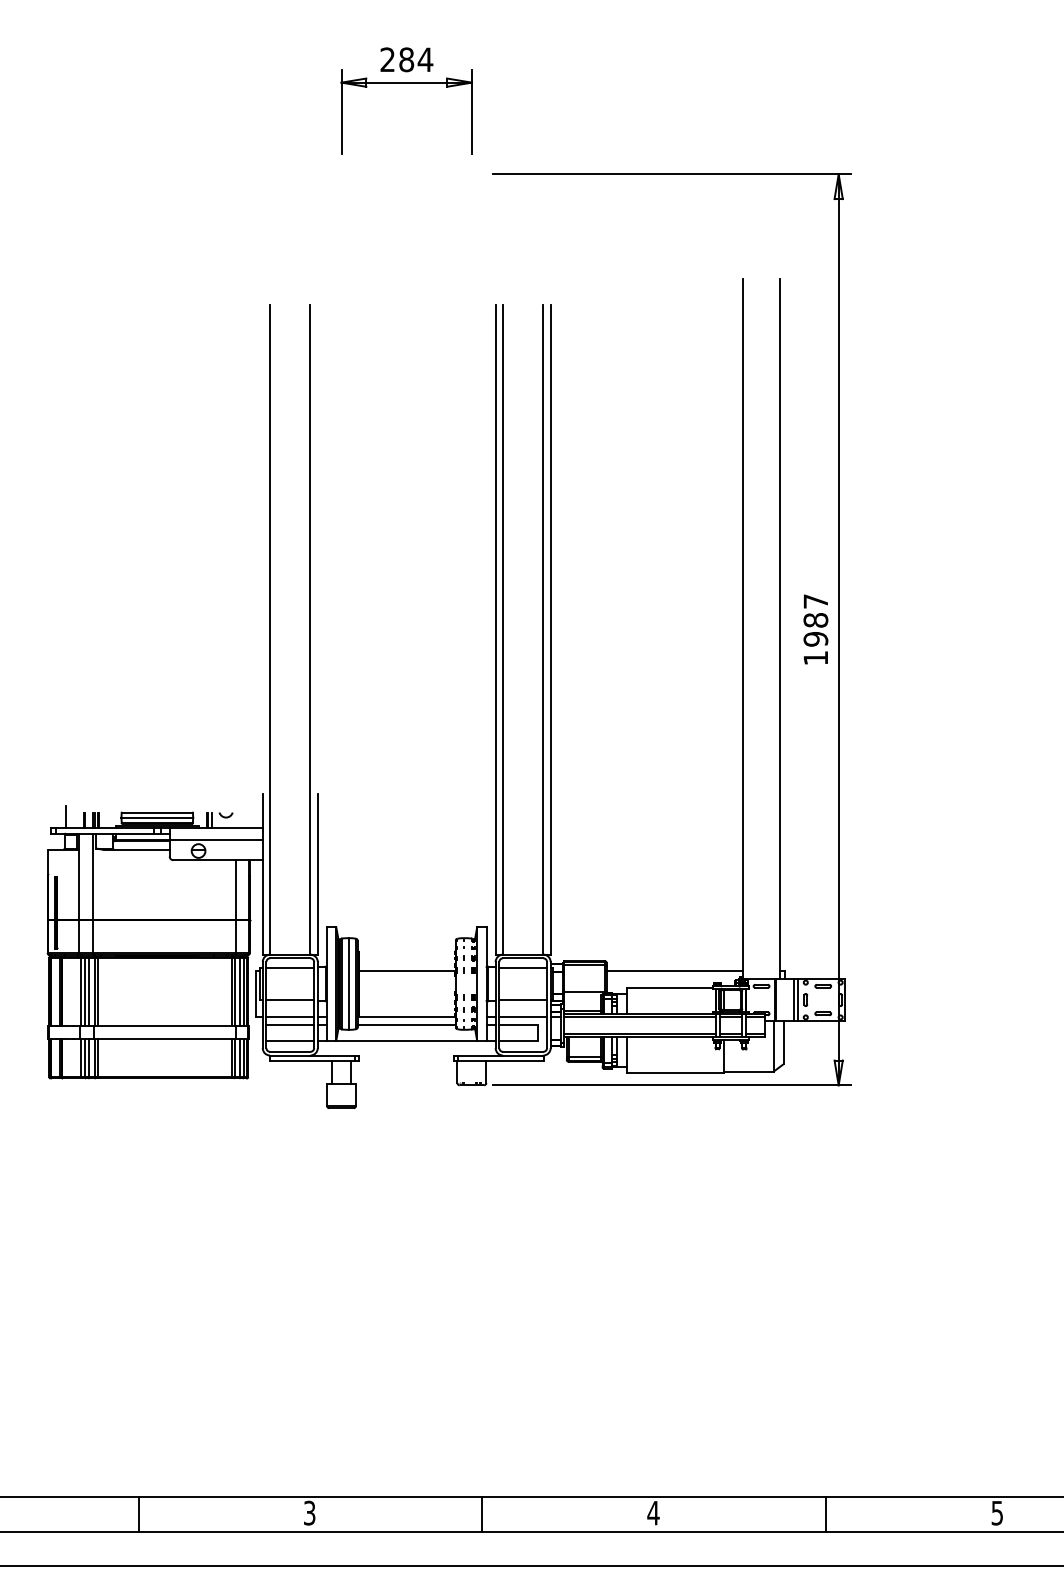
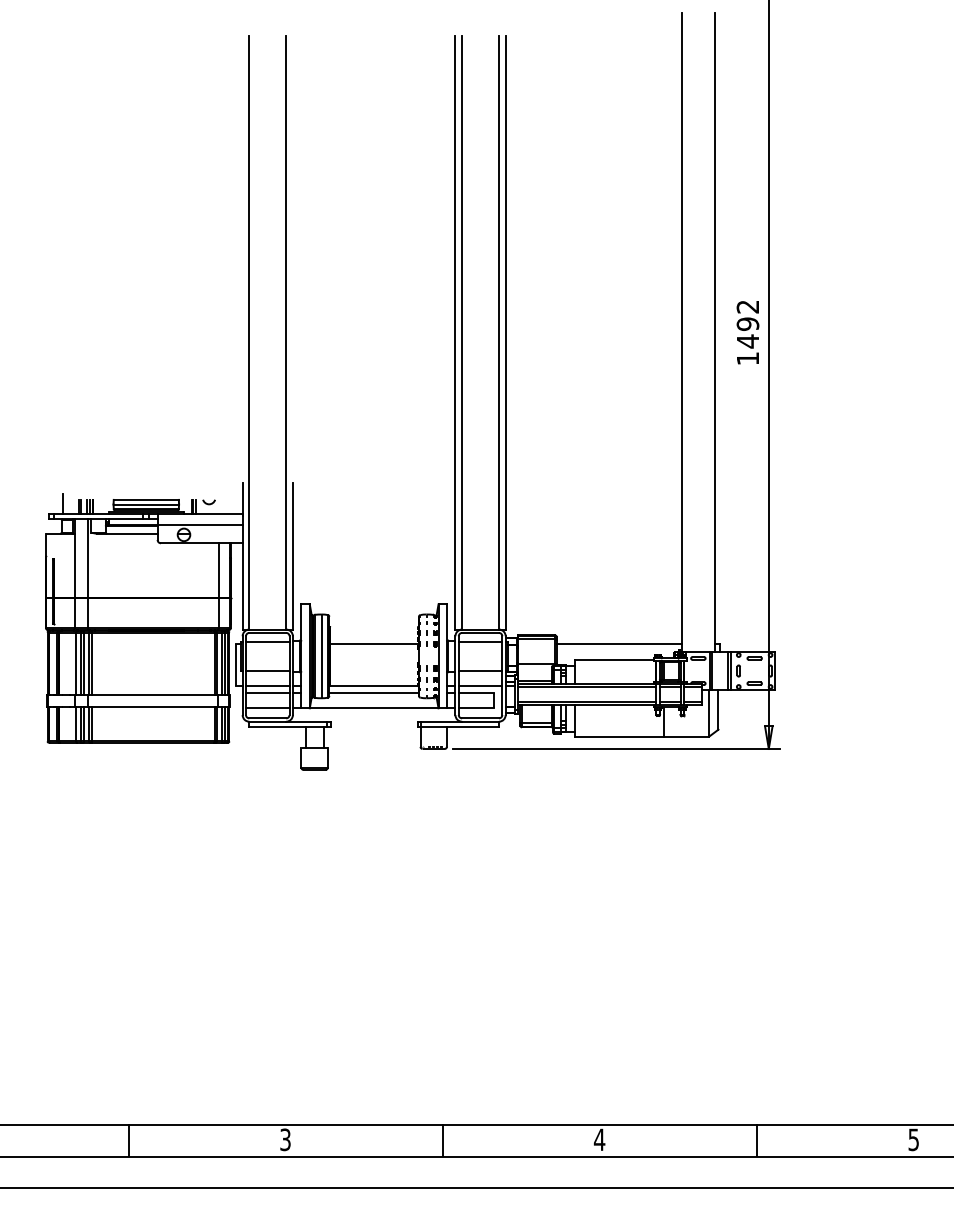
text: (815, 620) -> (747, 324), 1987 -> 1492

